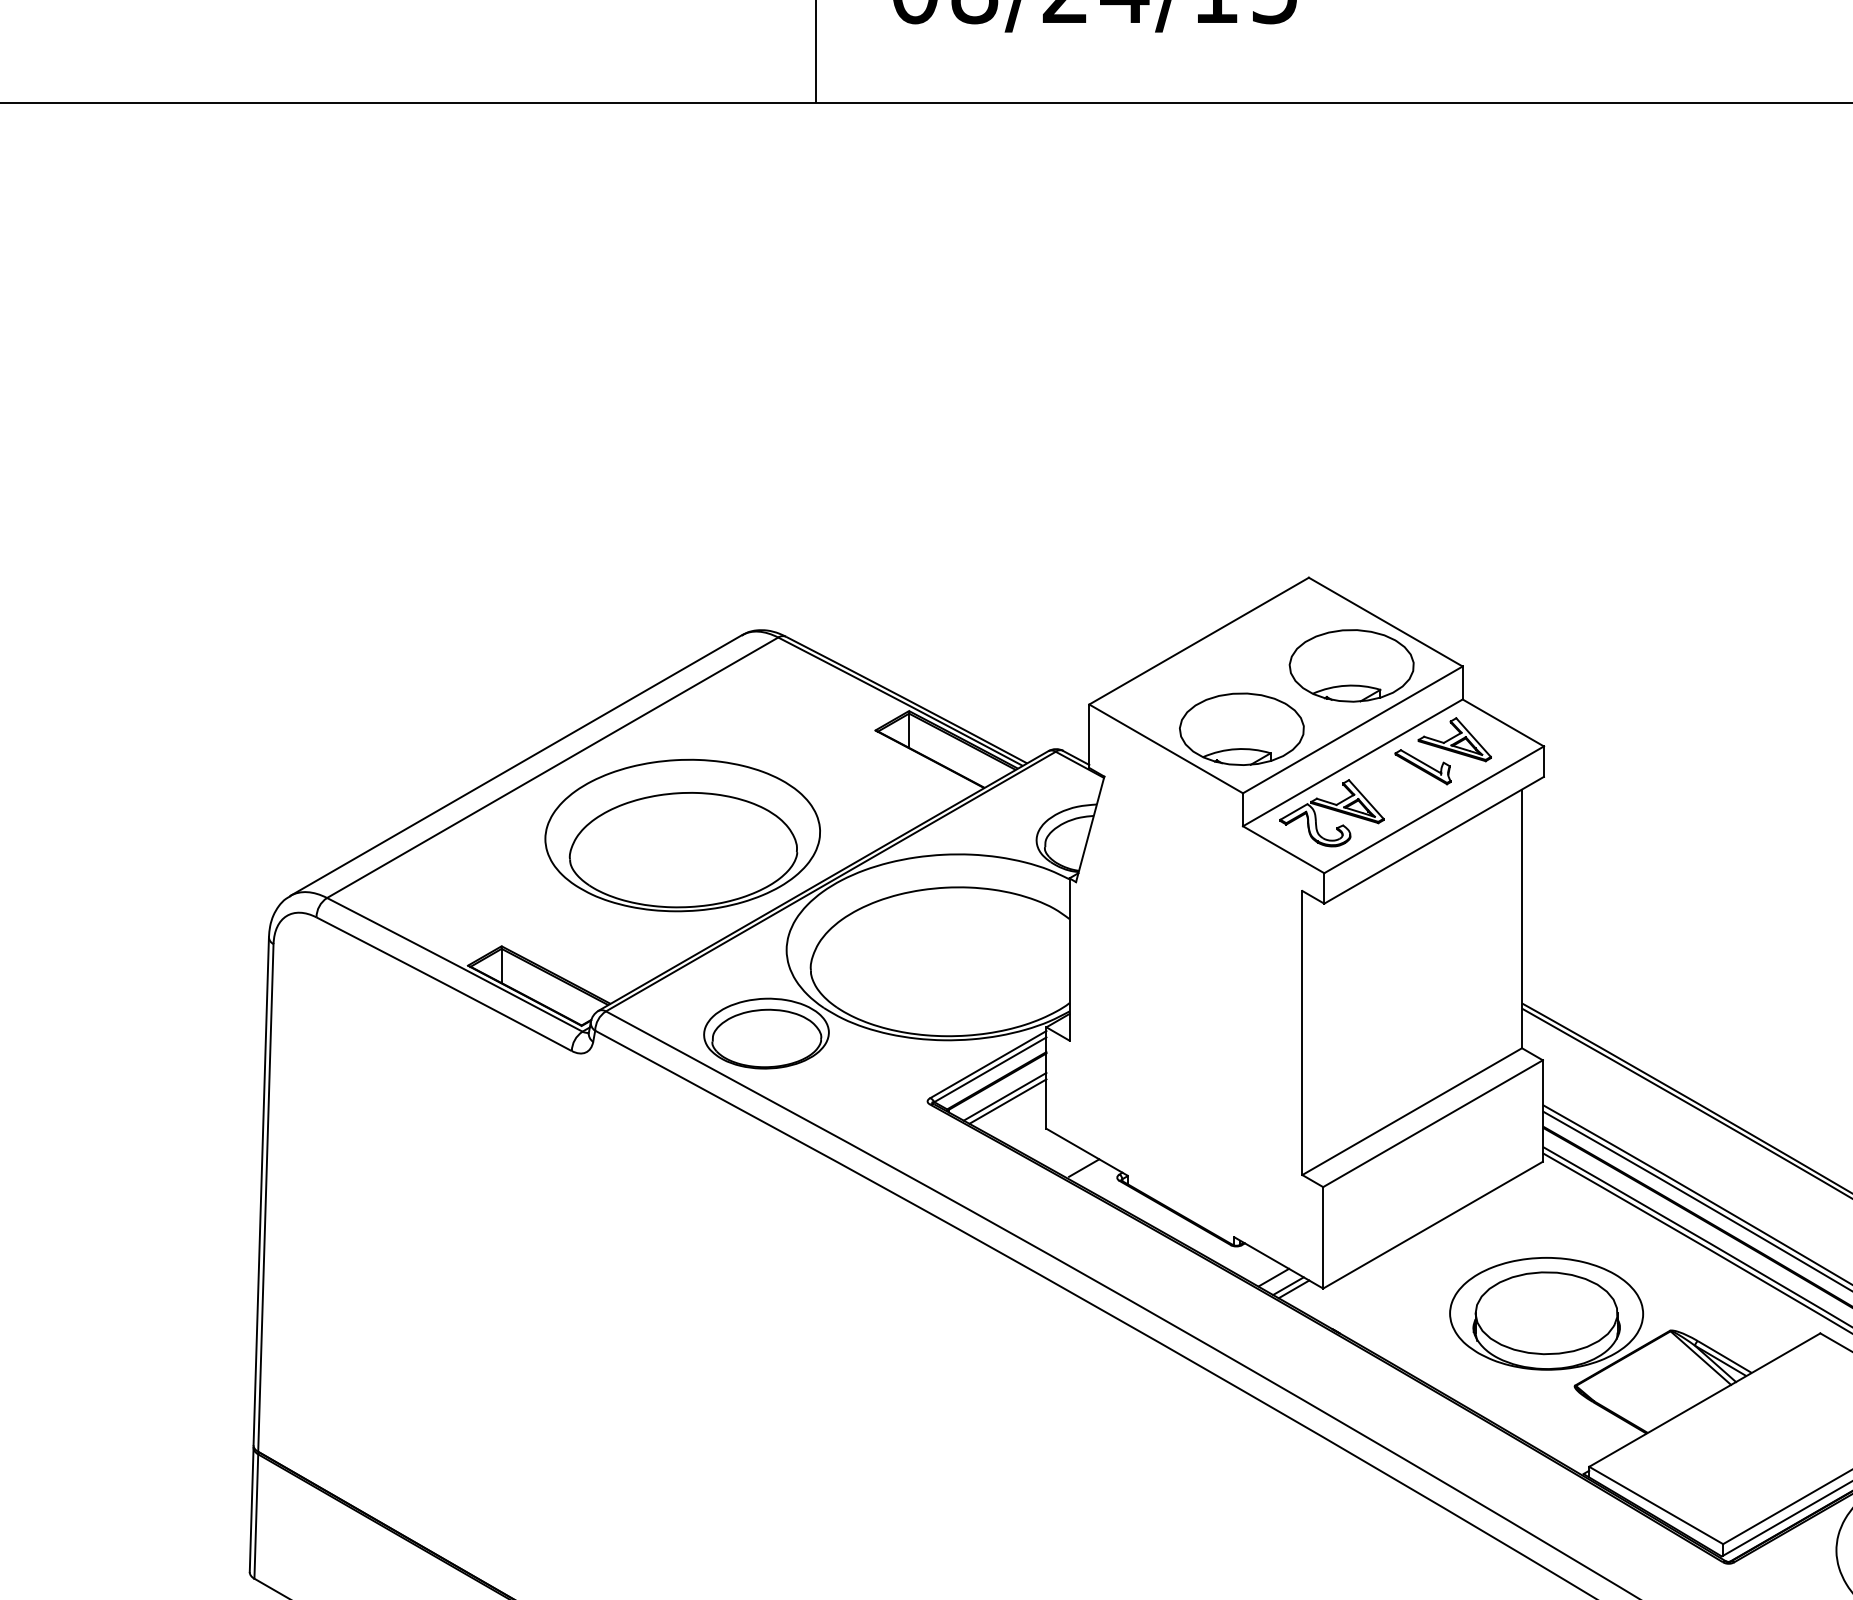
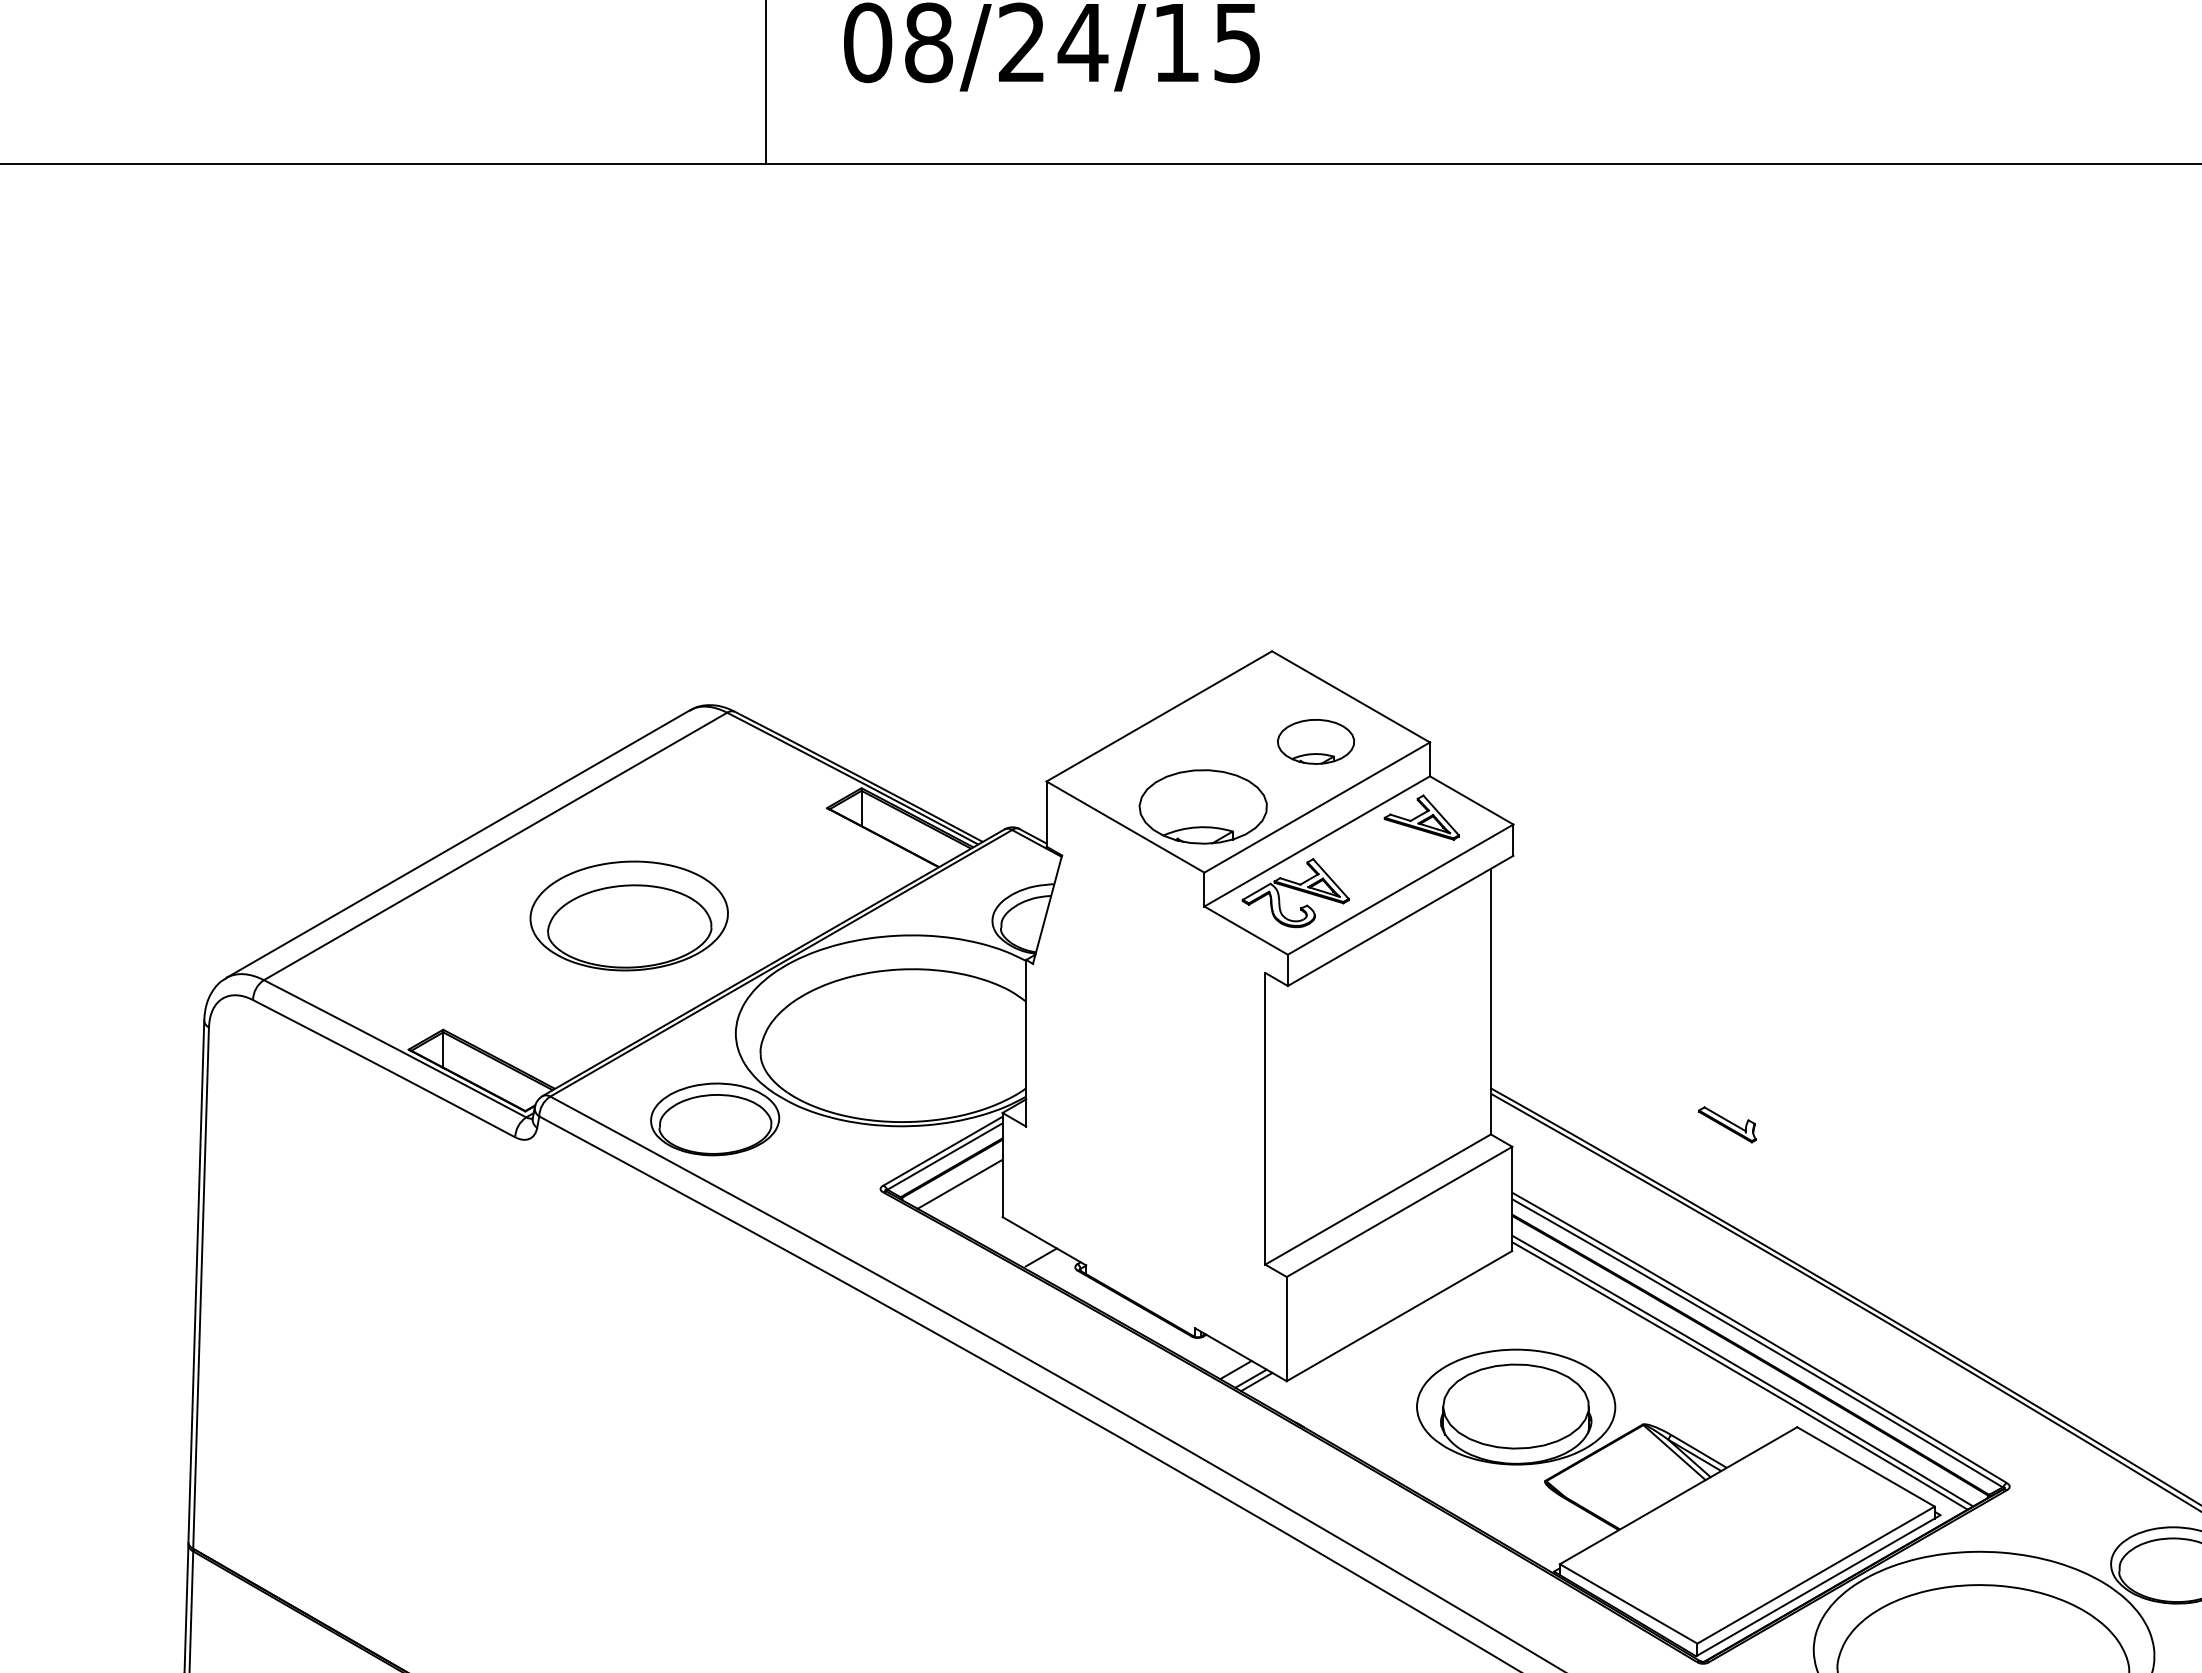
part: (1351, 665) -> (1315, 741), size x0.6
part: (1423, 766) -> (1727, 1124), moved
part: (683, 835) -> (629, 915), size x0.7
line: (1007, 1101) -> (962, 1189), removed

